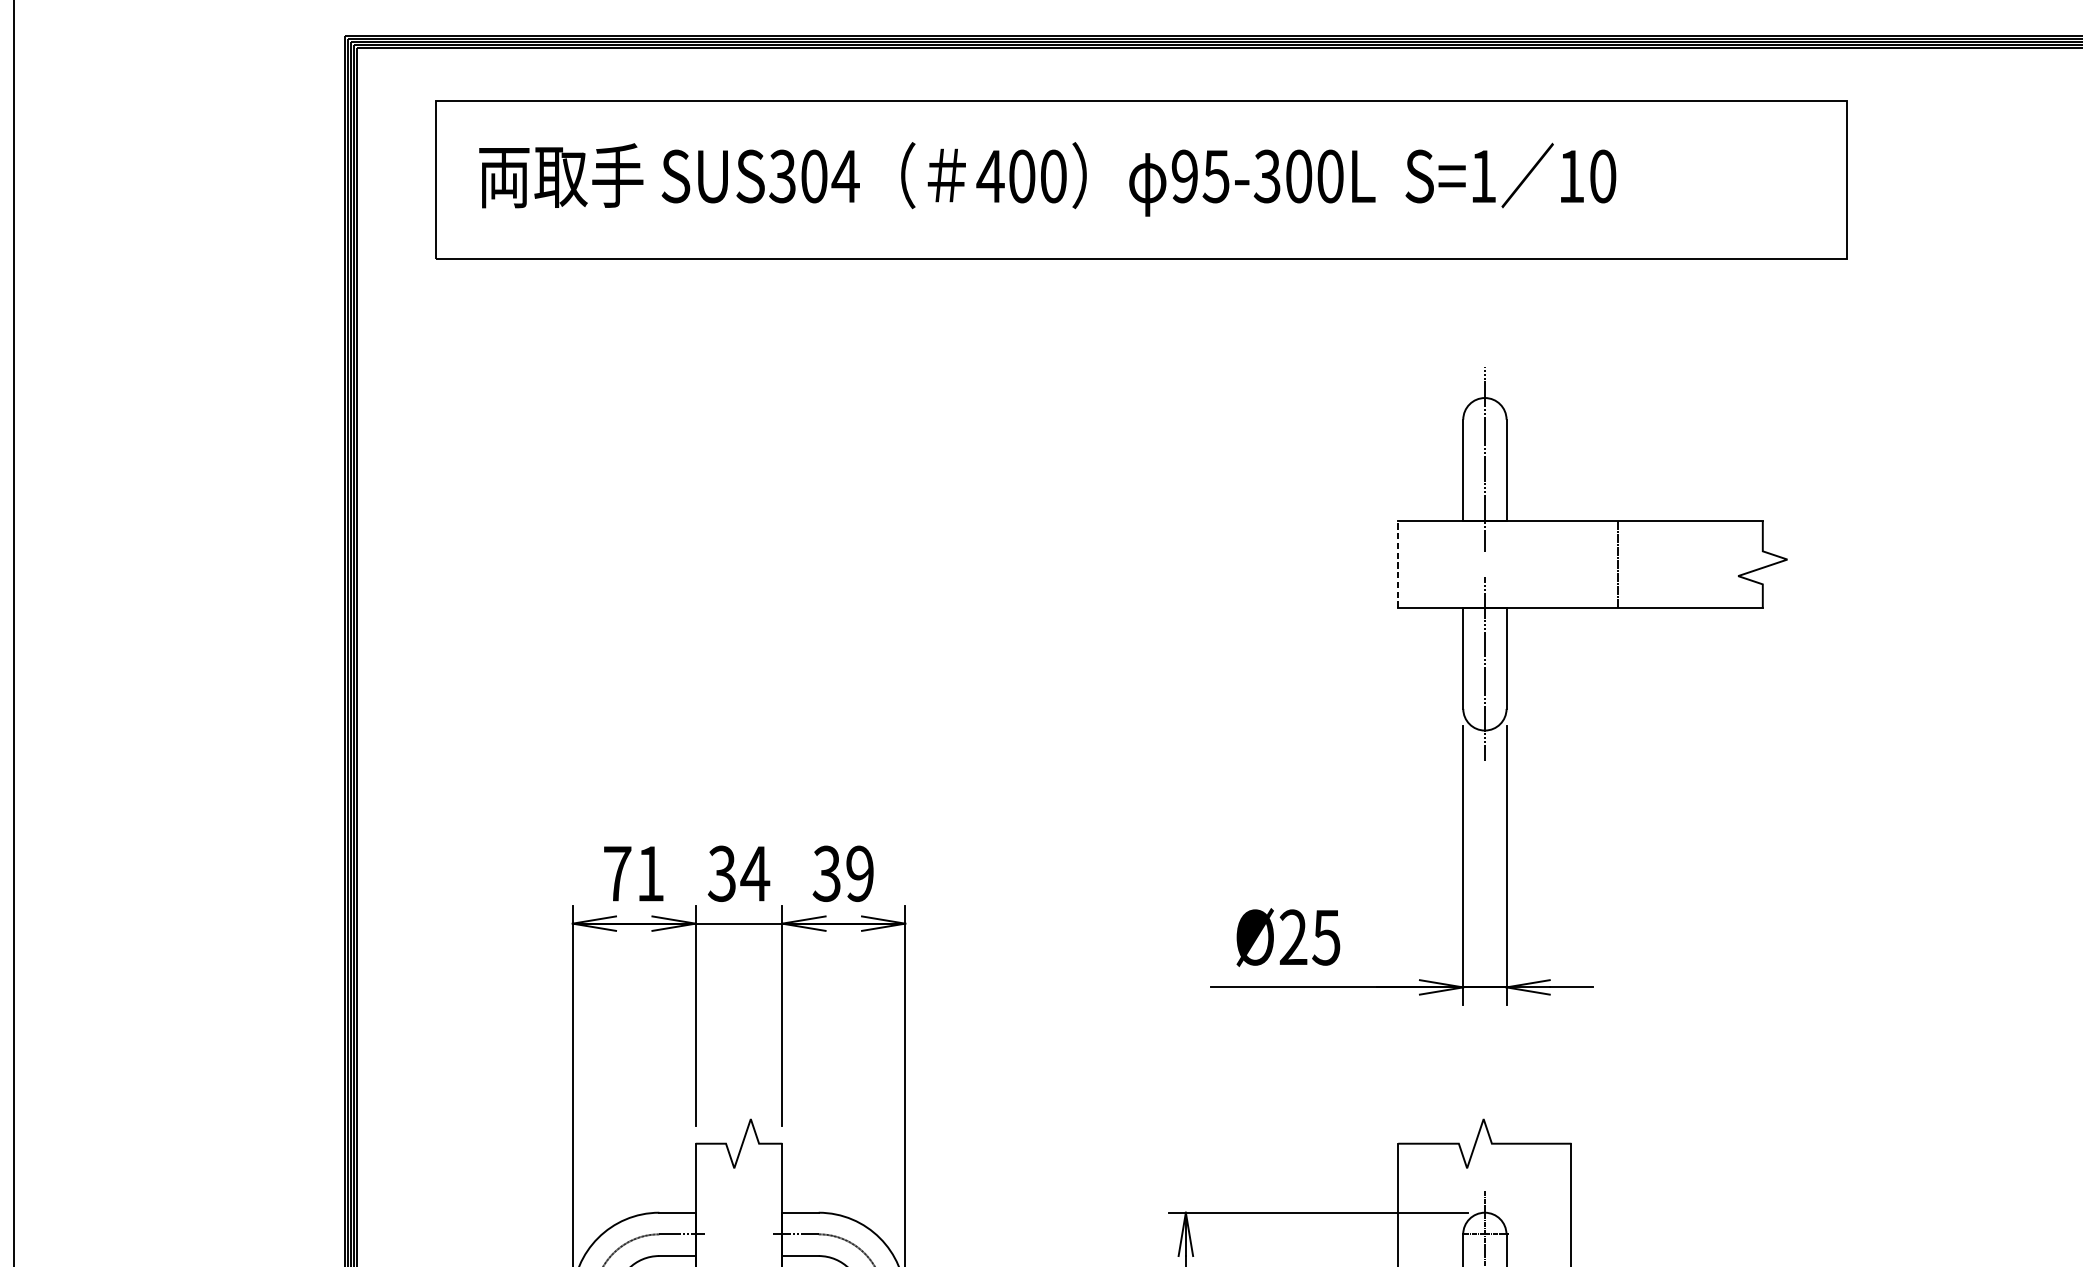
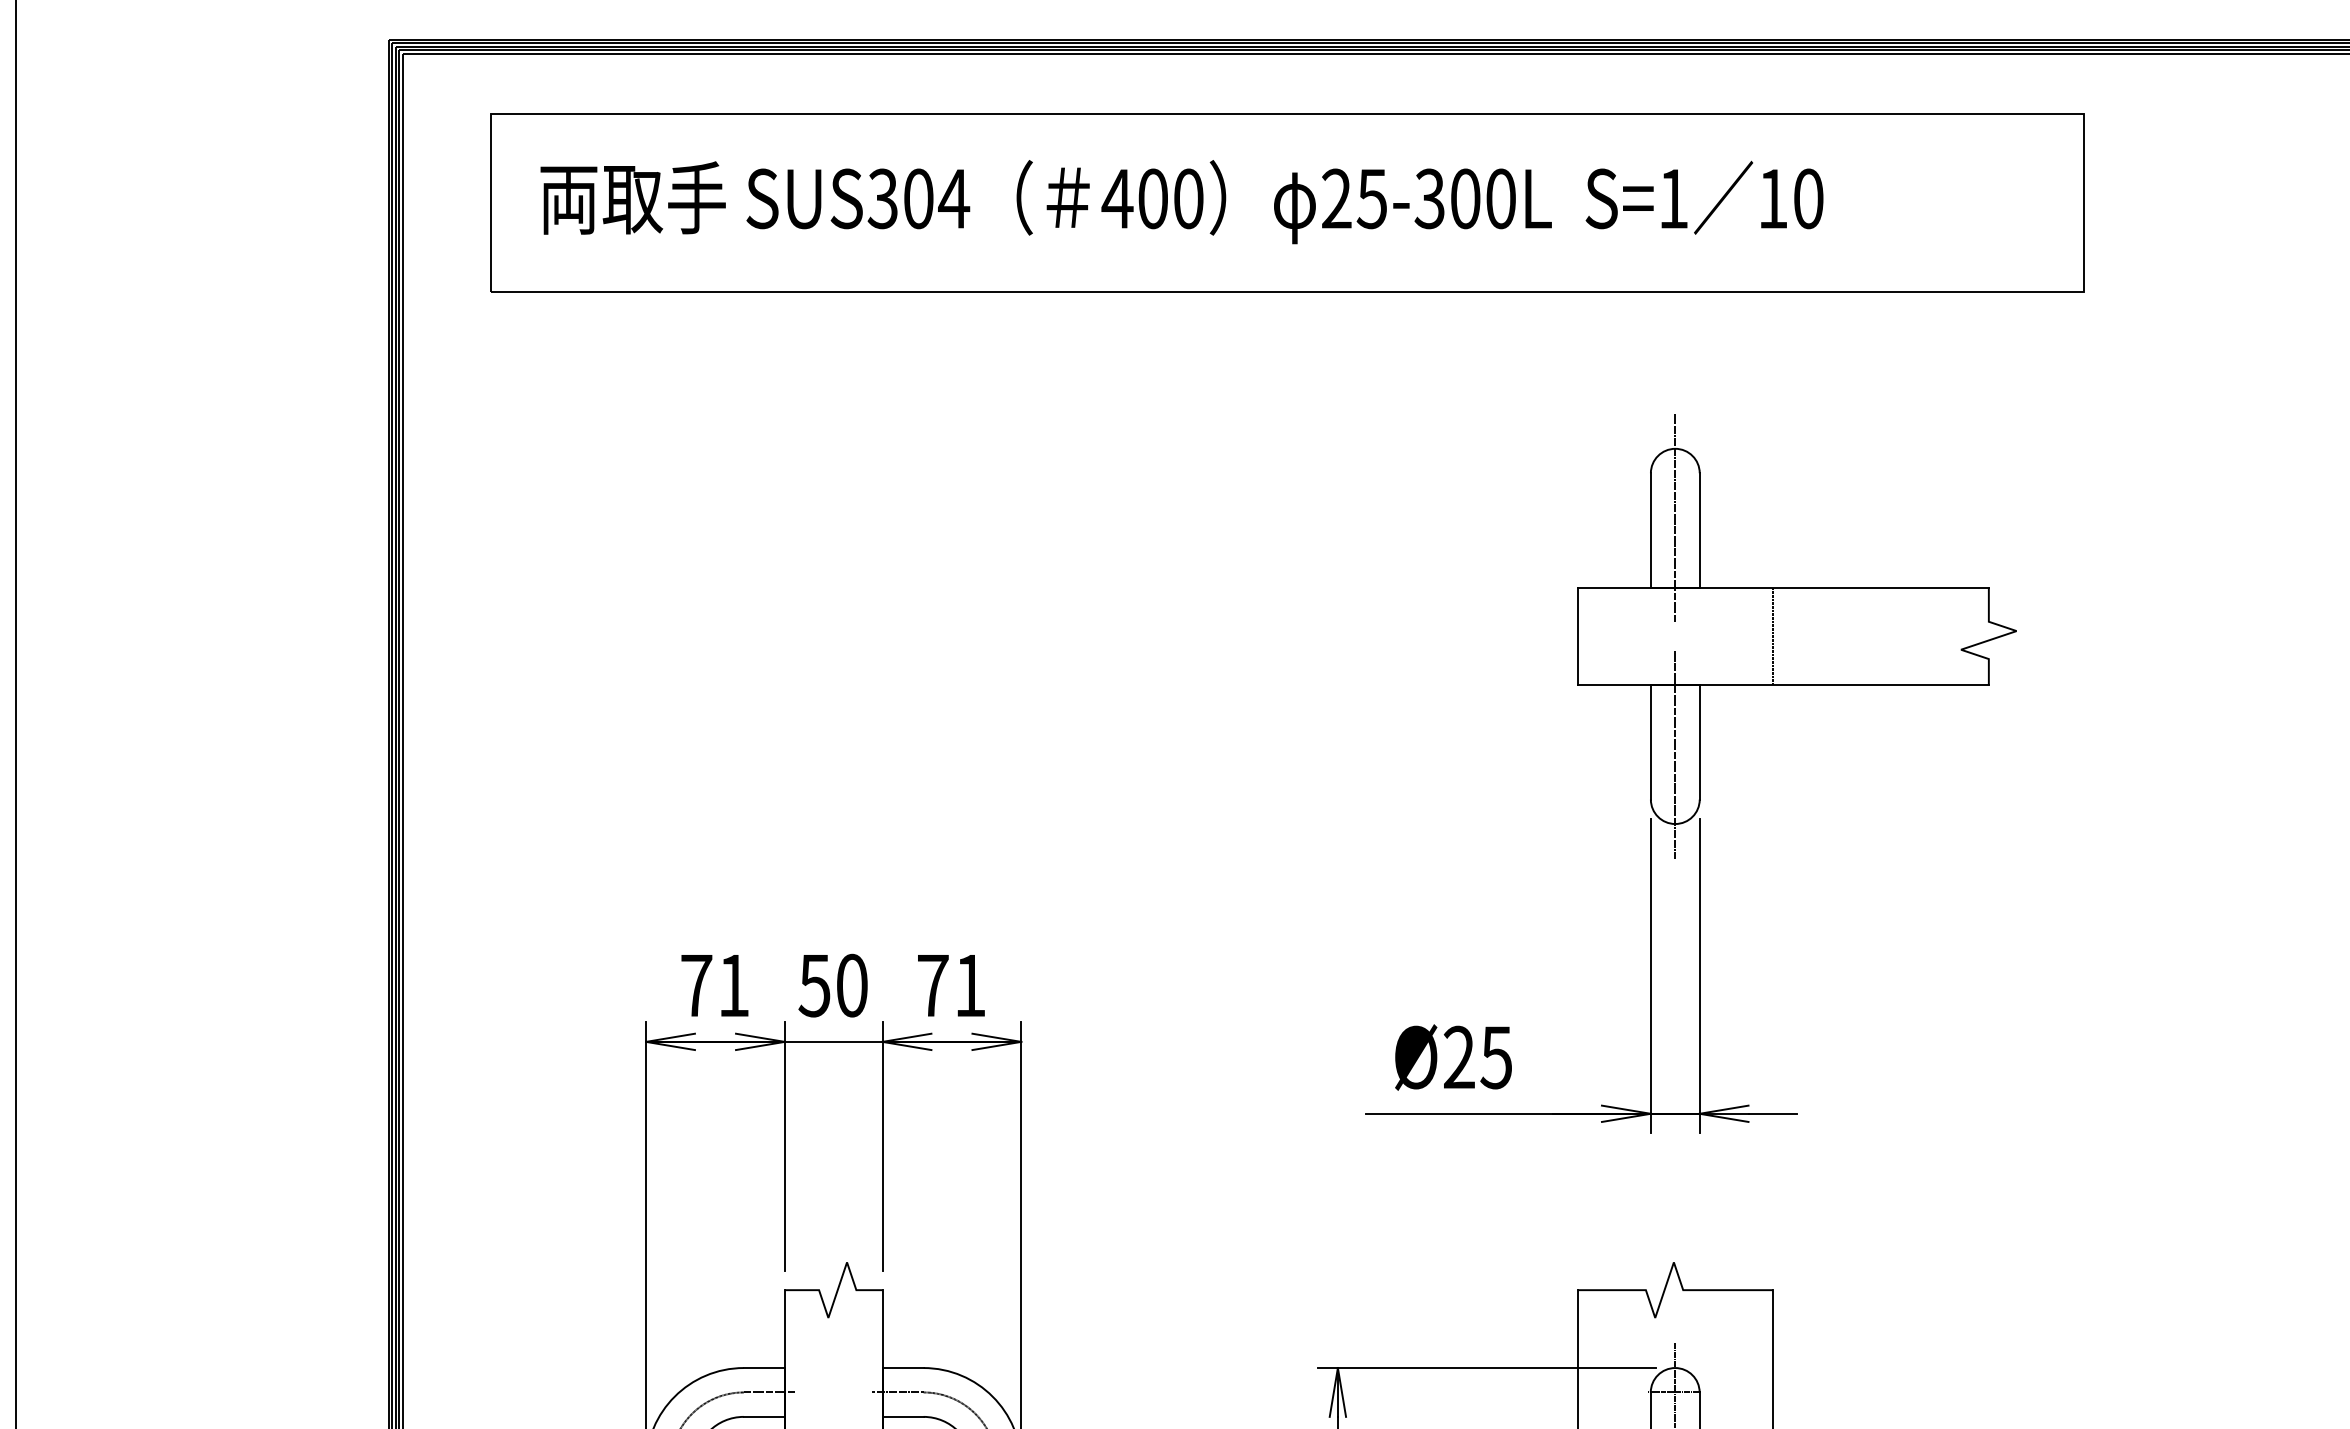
text: (1184, 176) -> (1336, 198), 95-300L -> 25-300L
line: (1398, 564) -> (1577, 636), dashed -> solid
line: (1617, 564) -> (1772, 636), moved
text: (738, 873) -> (833, 985), 34 -> 50
text: (842, 873) -> (950, 985), 39 -> 71

